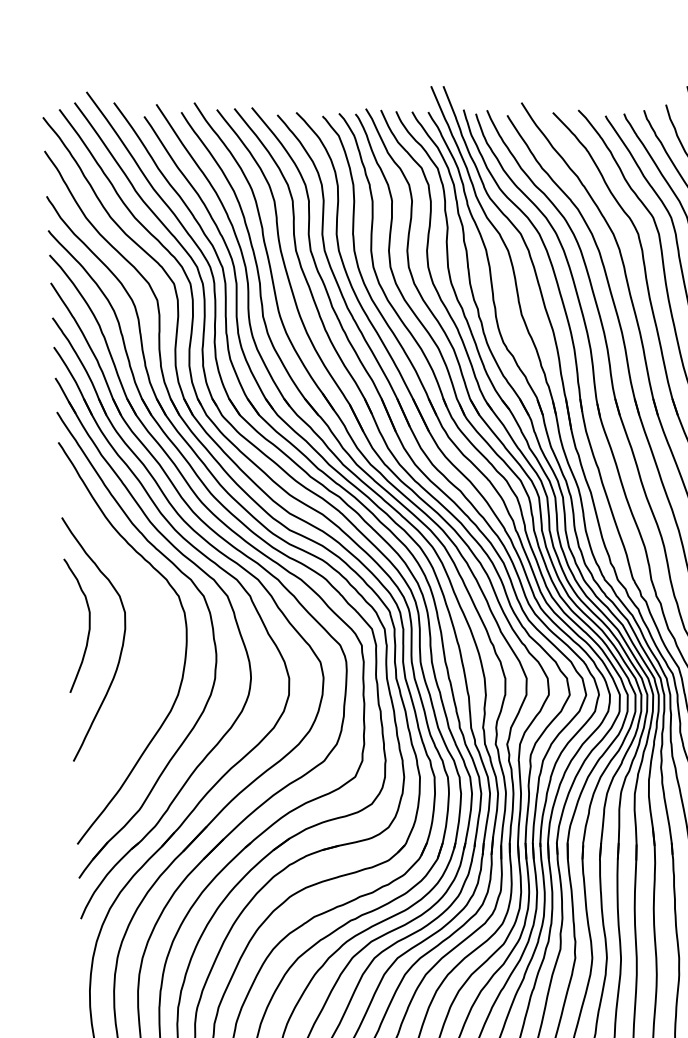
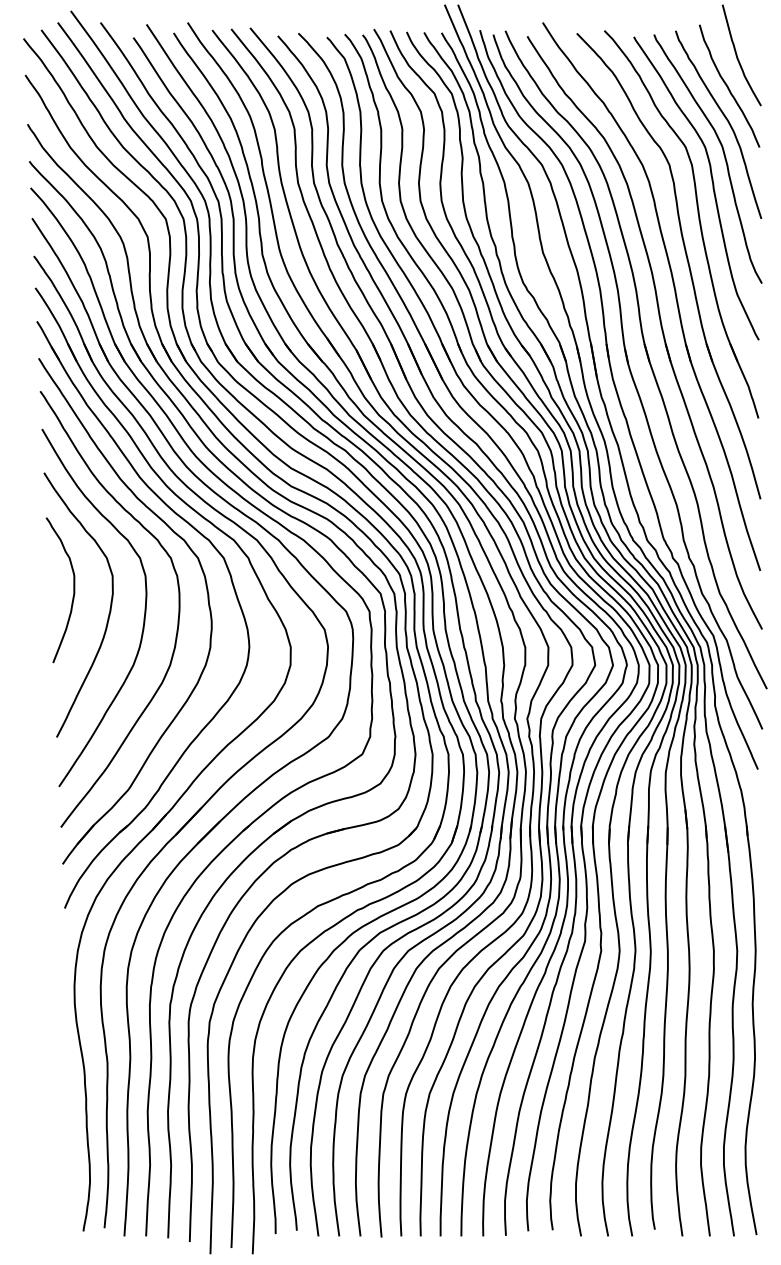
curve: (154, 641) -> (144, 607), added

